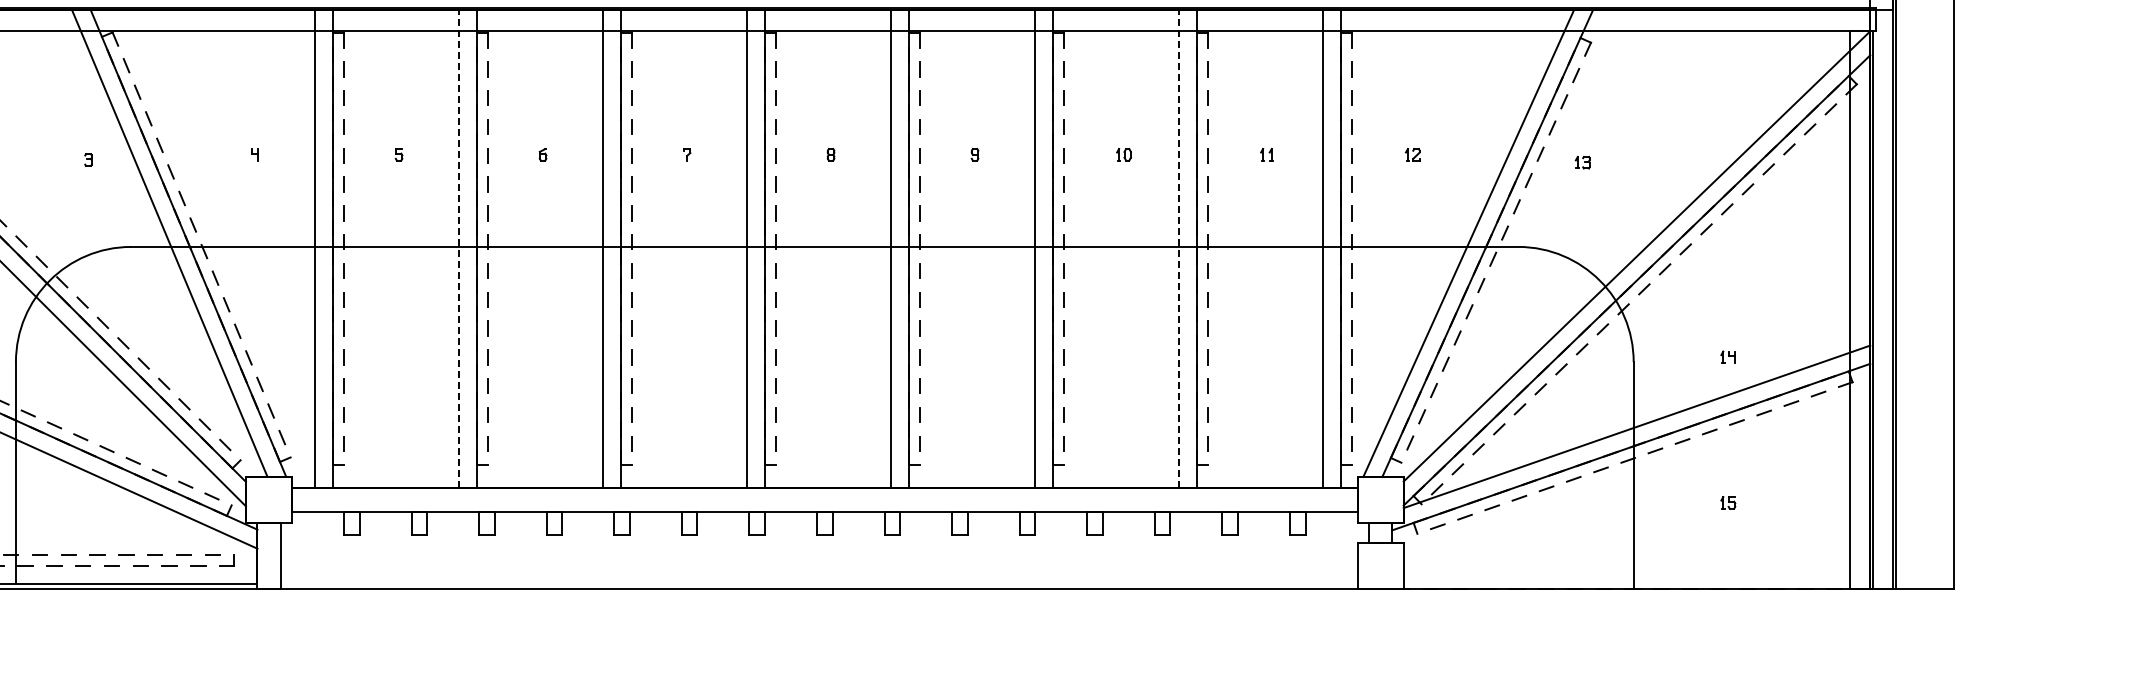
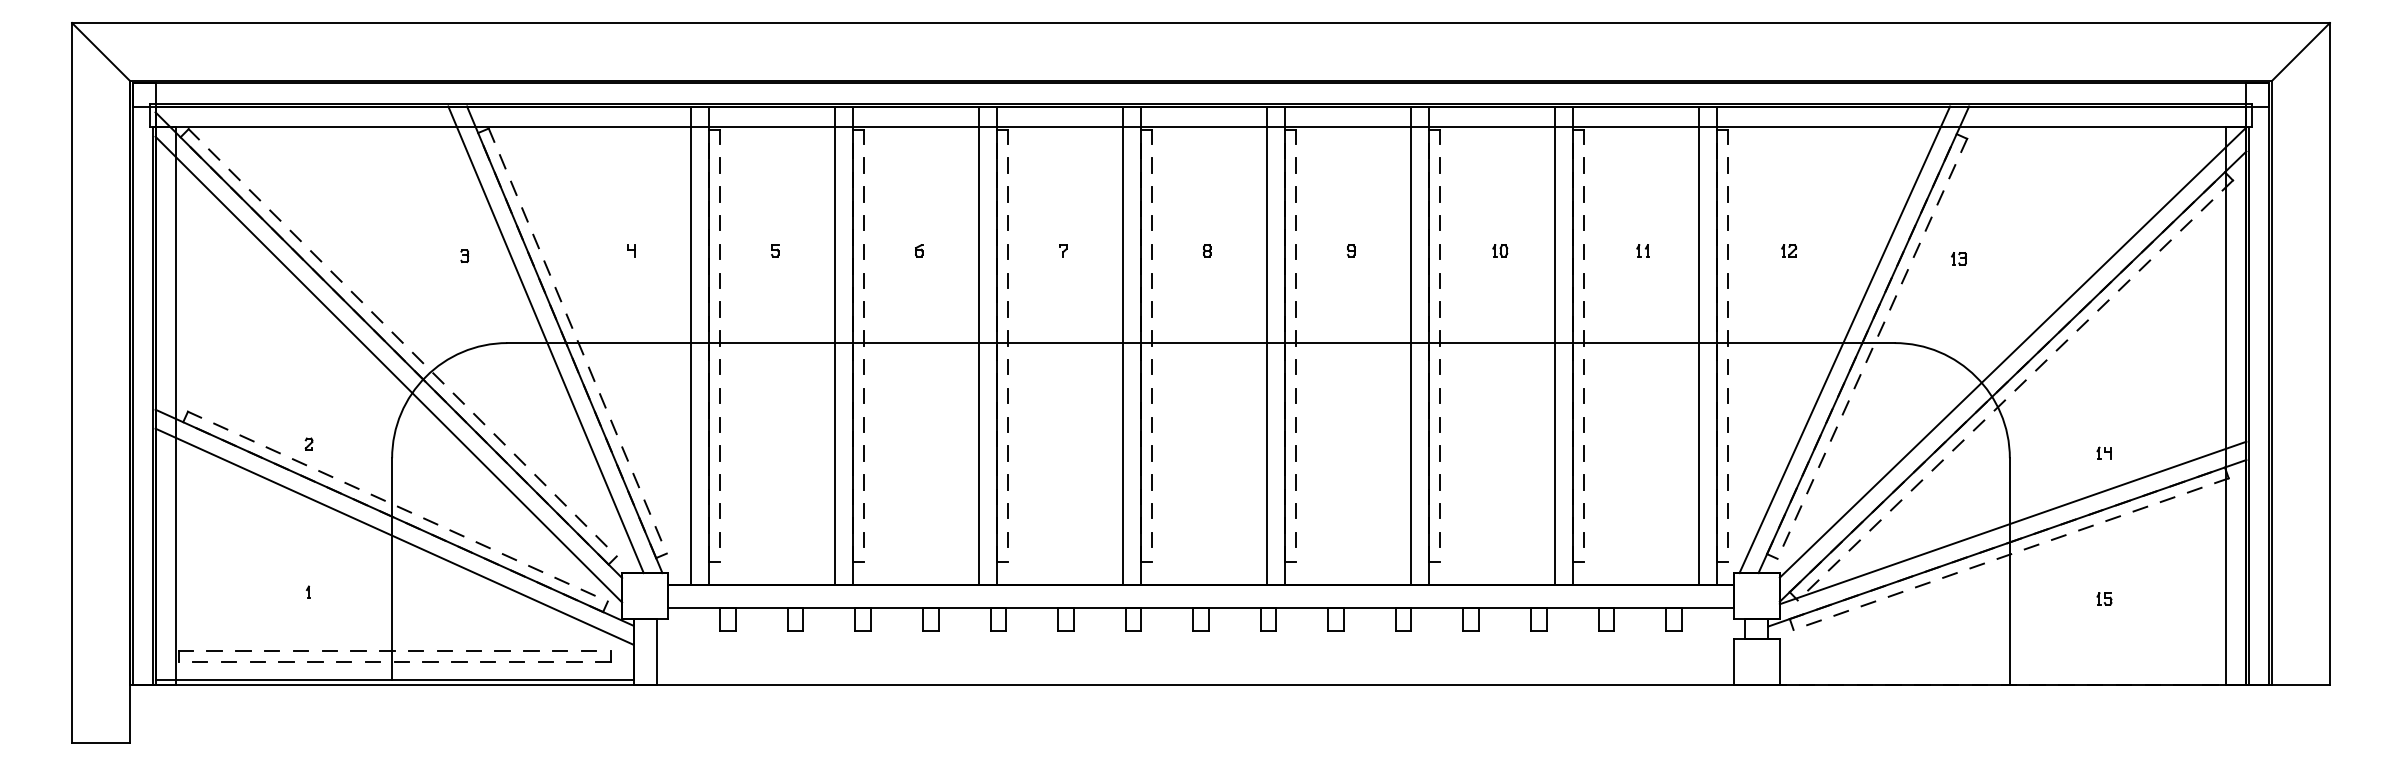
line: (459, 249) -> (835, 345), dashed -> solid
line: (1179, 249) -> (1555, 345), dashed -> solid

